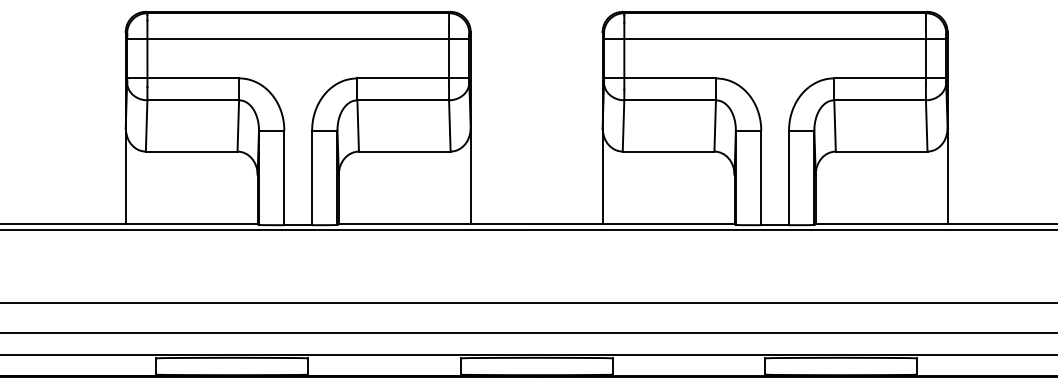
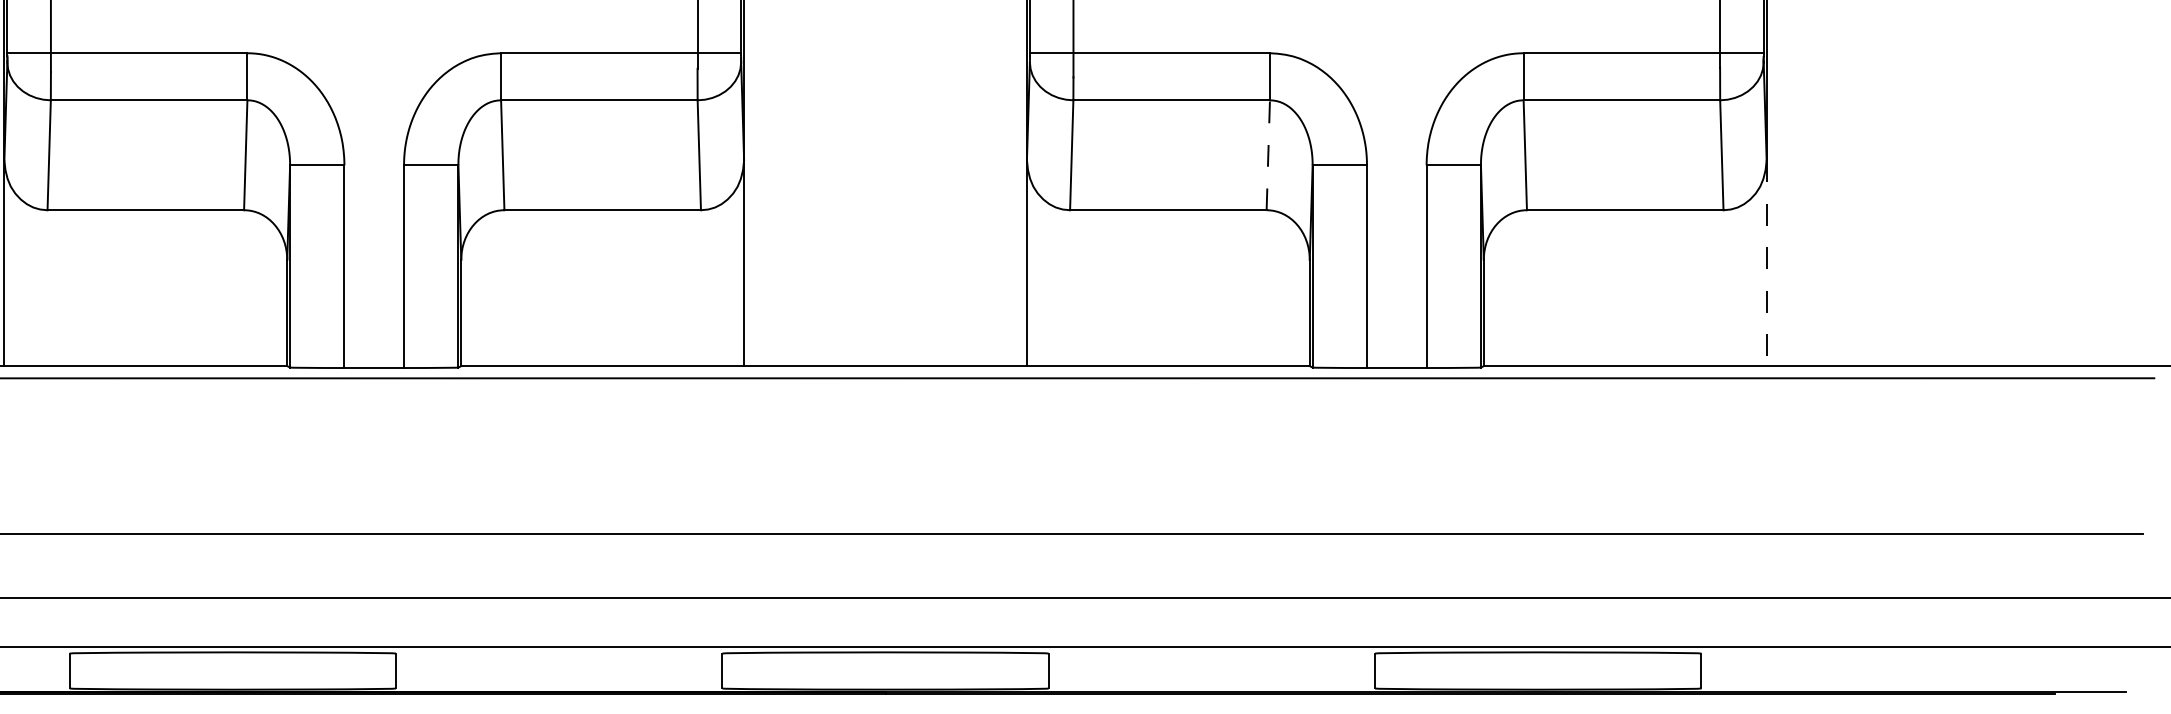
line: (715, 125) -> (1268, 154), solid -> dashed
line: (947, 176) -> (1766, 263), solid -> dashed

